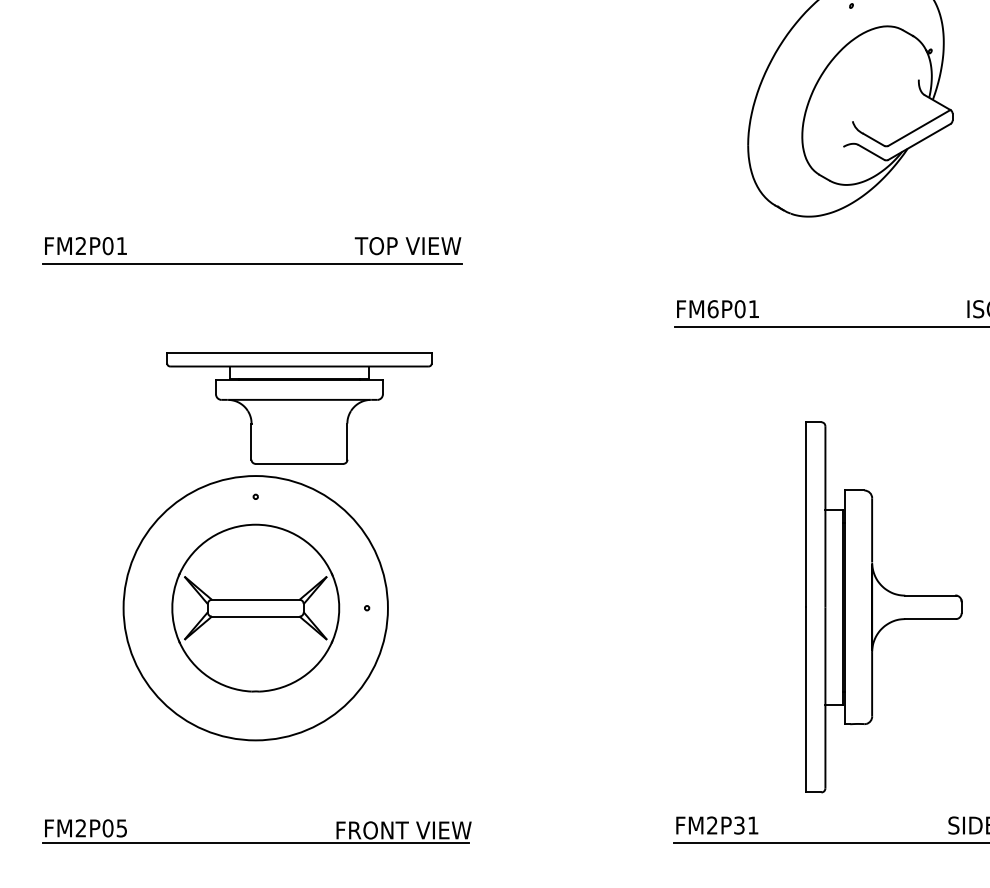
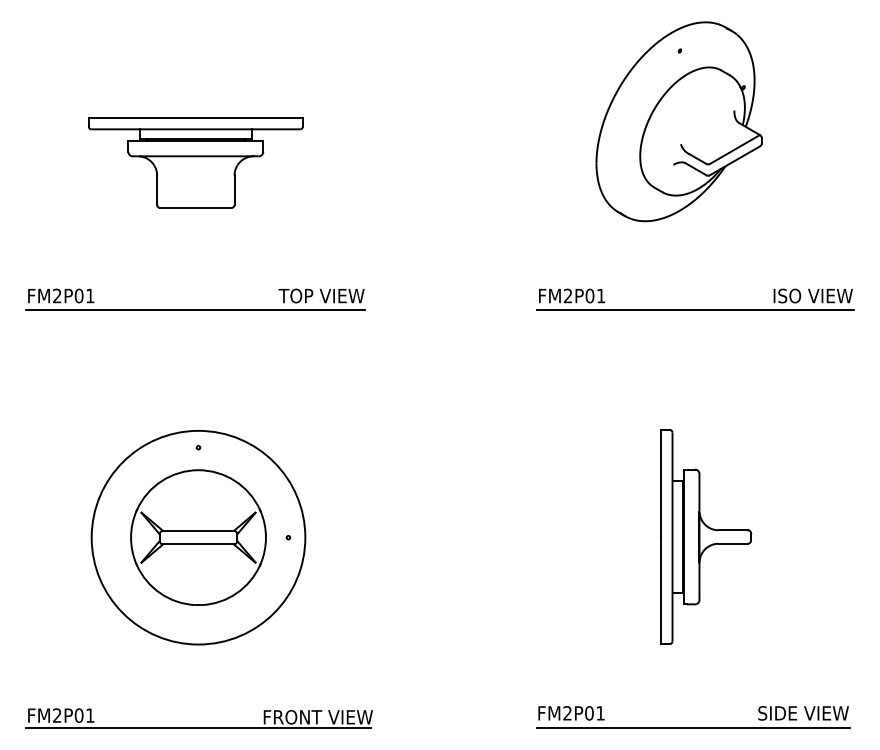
part: (252, 262) -> (195, 309), moved
text: (712, 308) -> (567, 295), FM6P01 -> FM2P01
part: (299, 407) -> (195, 162), moved
part: (884, 606) -> (706, 536), size x0.71
text: (739, 825) -> (589, 713), FM2P31 -> FM2P01
text: (122, 828) -> (90, 715), FM2P05 -> FM2P01

